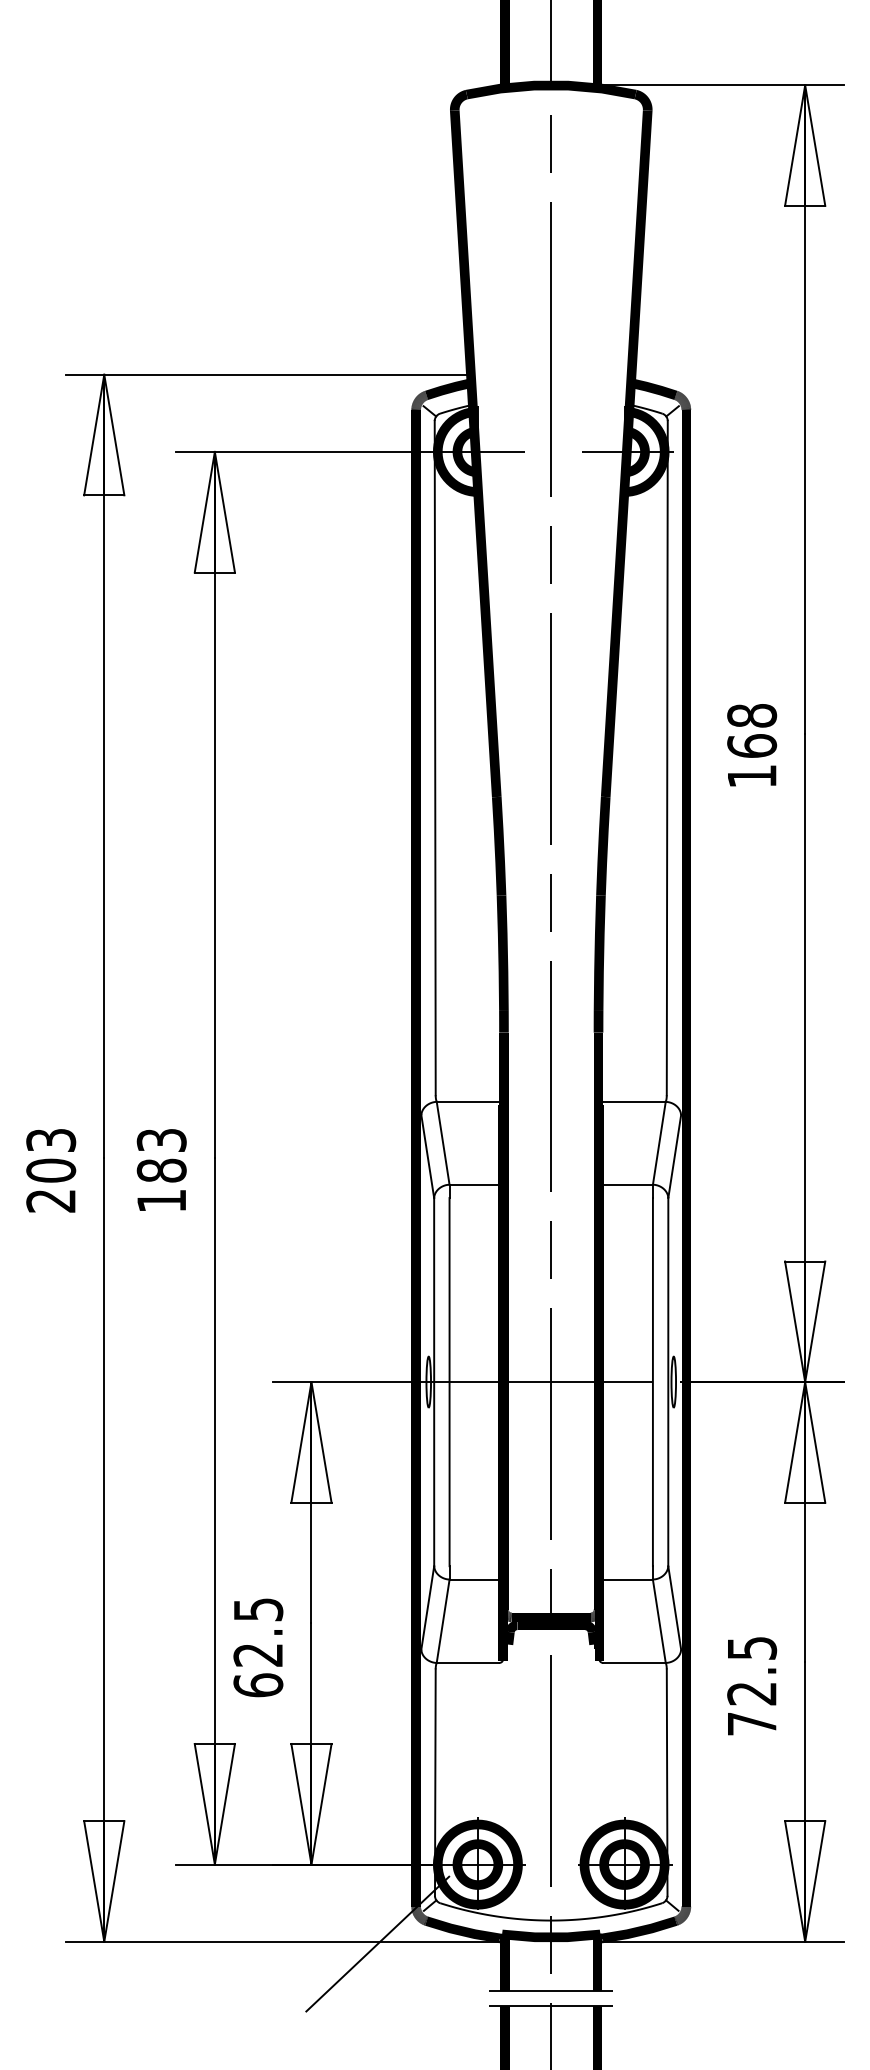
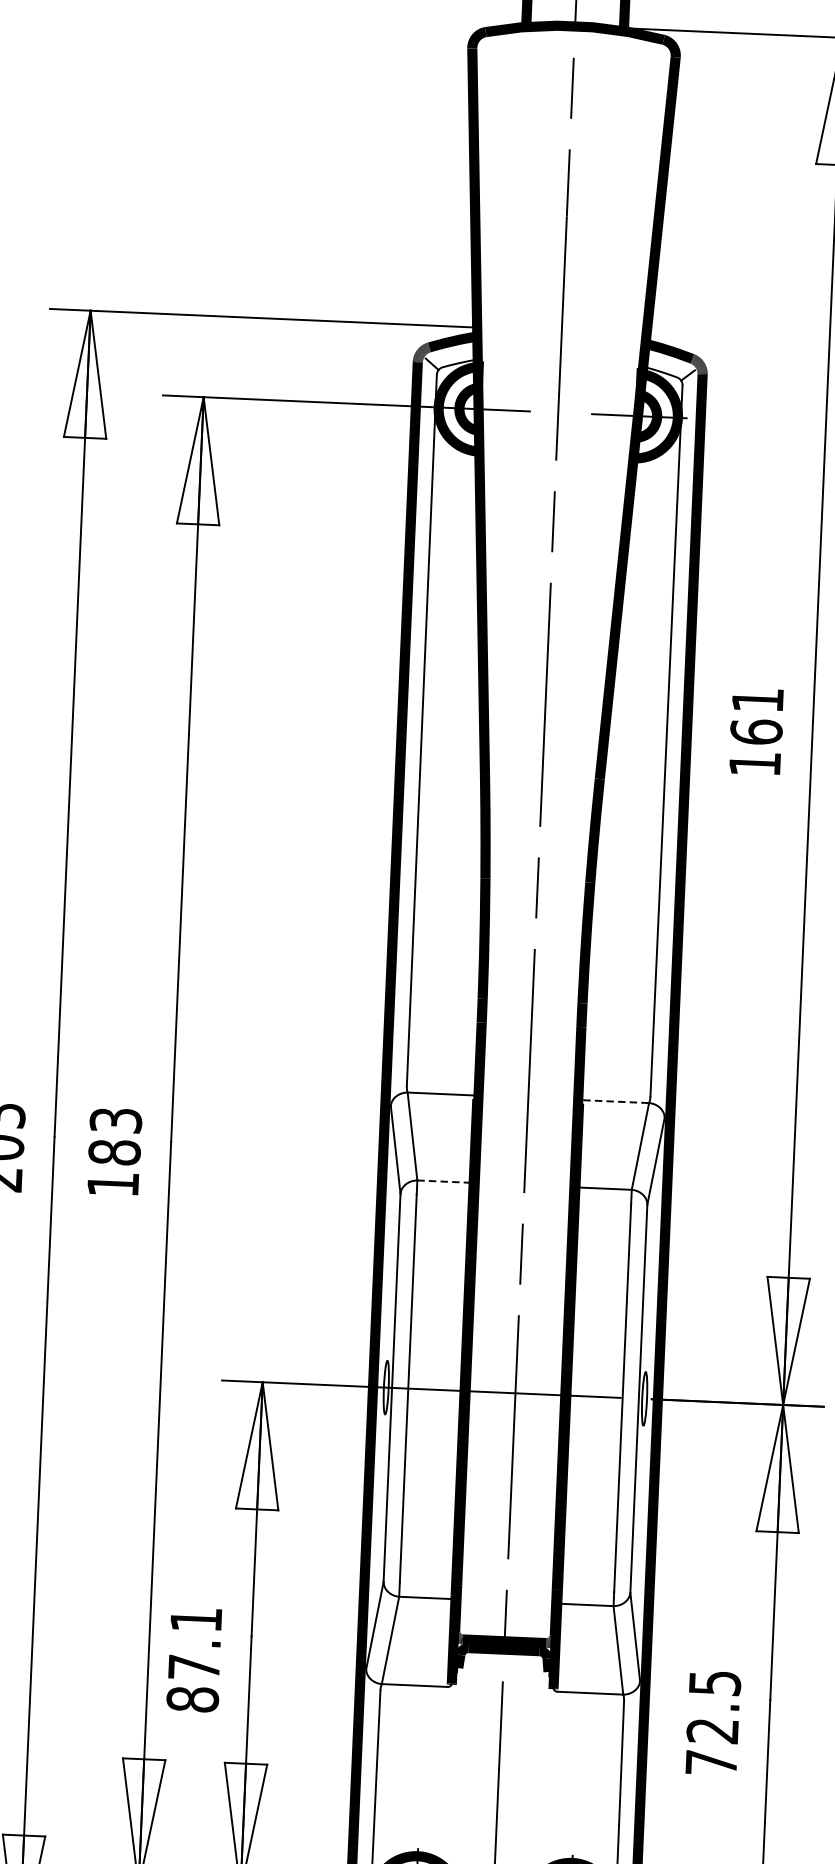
text: (752, 715) -> (758, 699), 168 -> 161
line: (635, 1101) -> (617, 1101), solid -> dashed
line: (474, 1184) -> (443, 1181), solid -> dashed
text: (258, 1647) -> (194, 1659), 62.5 -> 87.1

